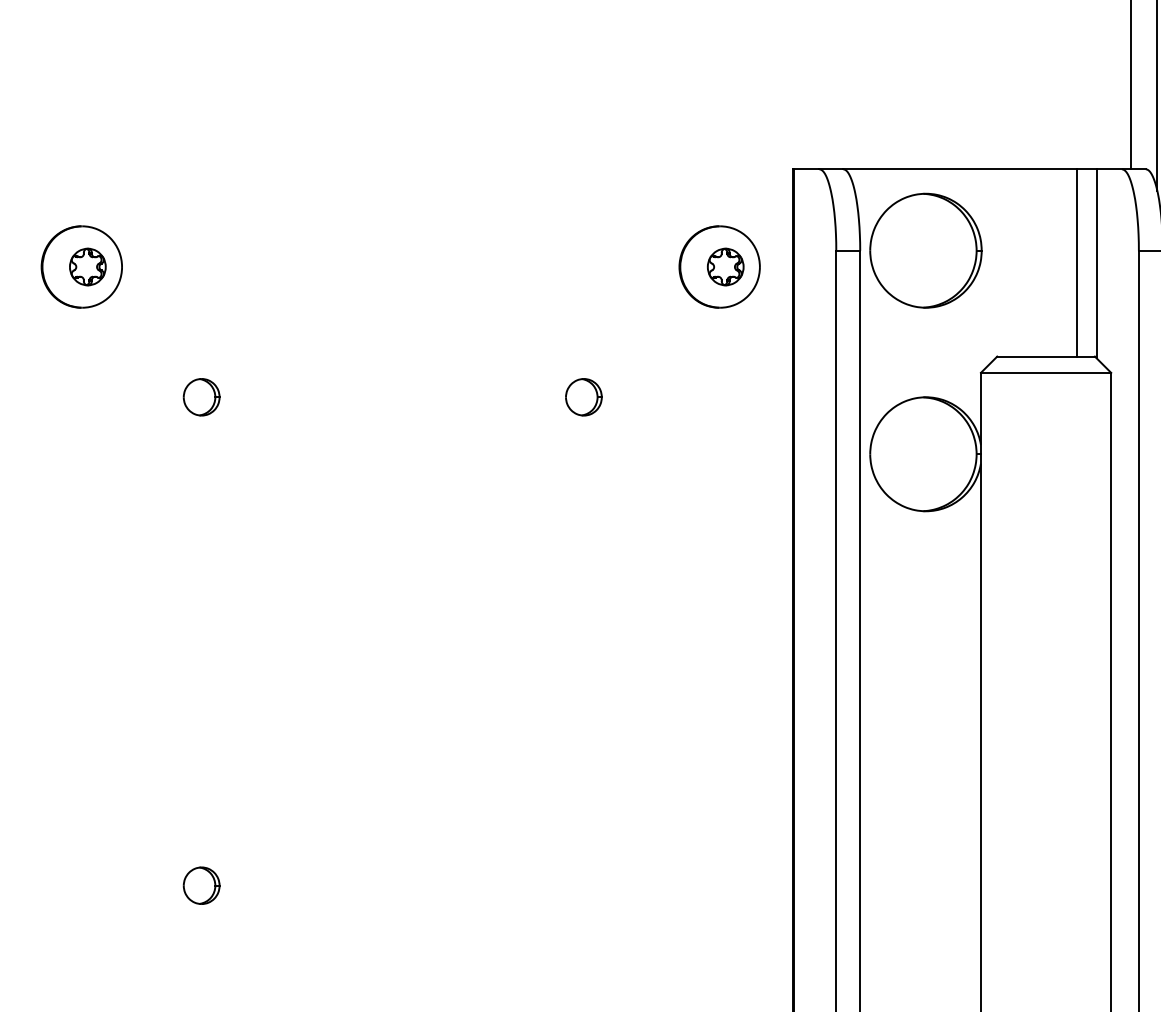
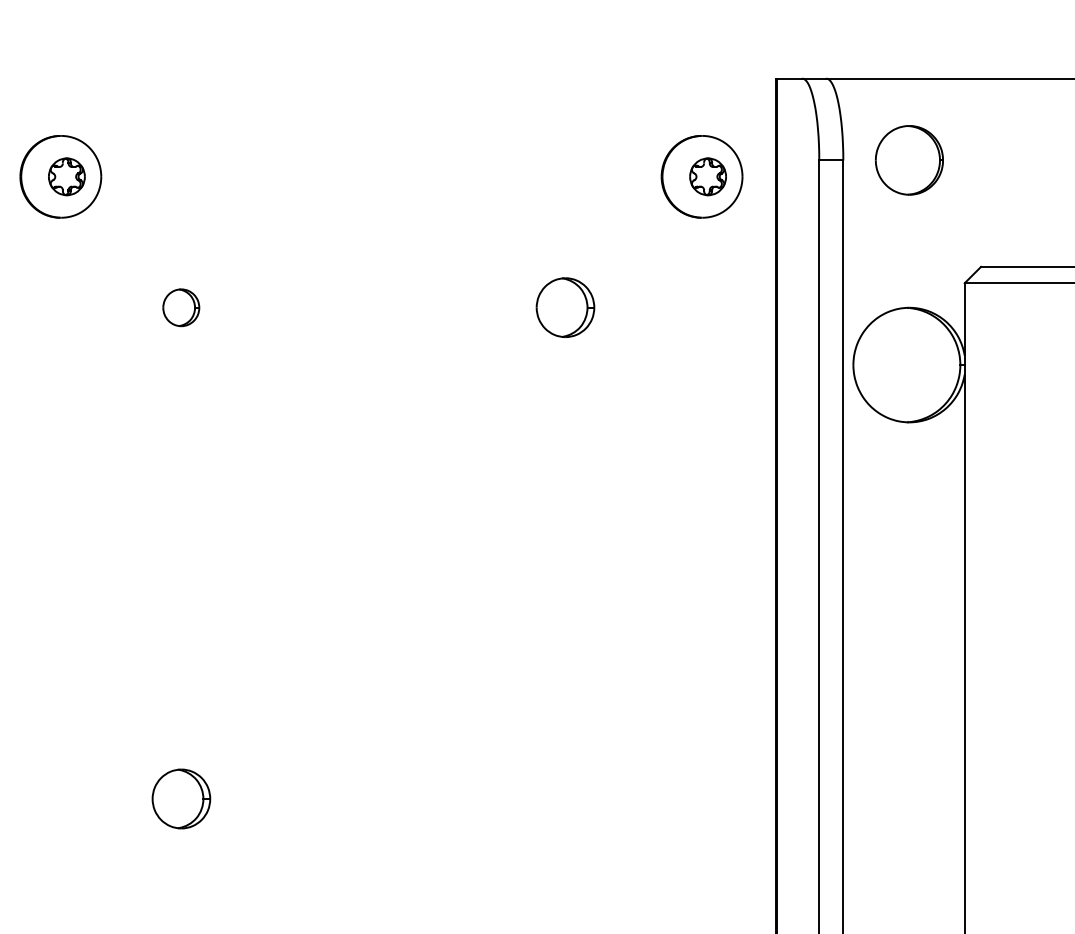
part: (925, 250) -> (908, 160), size x0.6
line: (1077, 262) -> (1061, 172), removed
part: (583, 397) -> (565, 308), size x1.6
part: (201, 885) -> (181, 798), size x1.6

